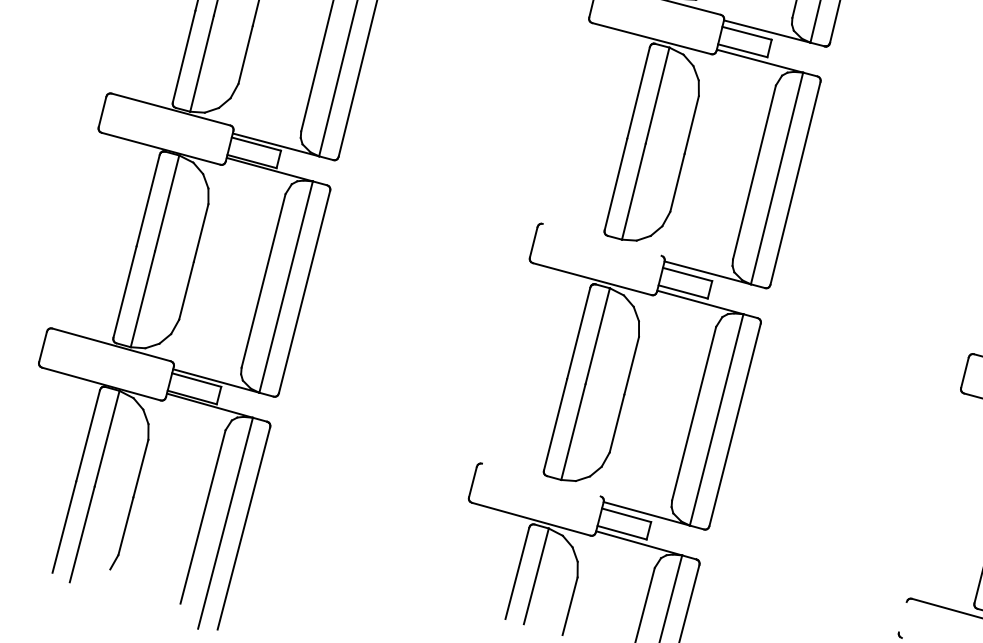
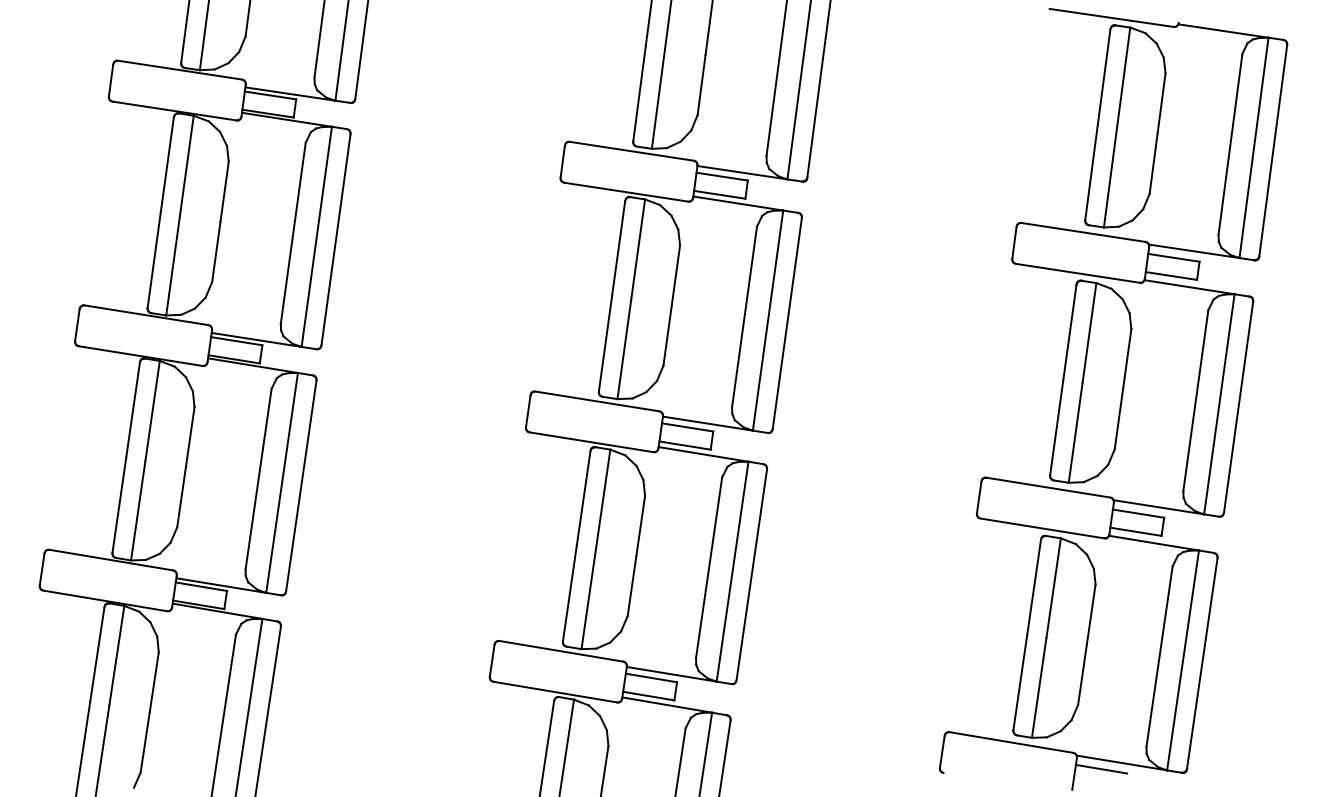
line: (602, 239) -> (597, 401), added
line: (541, 479) -> (561, 650), added
line: (902, 616) -> (941, 751), added

